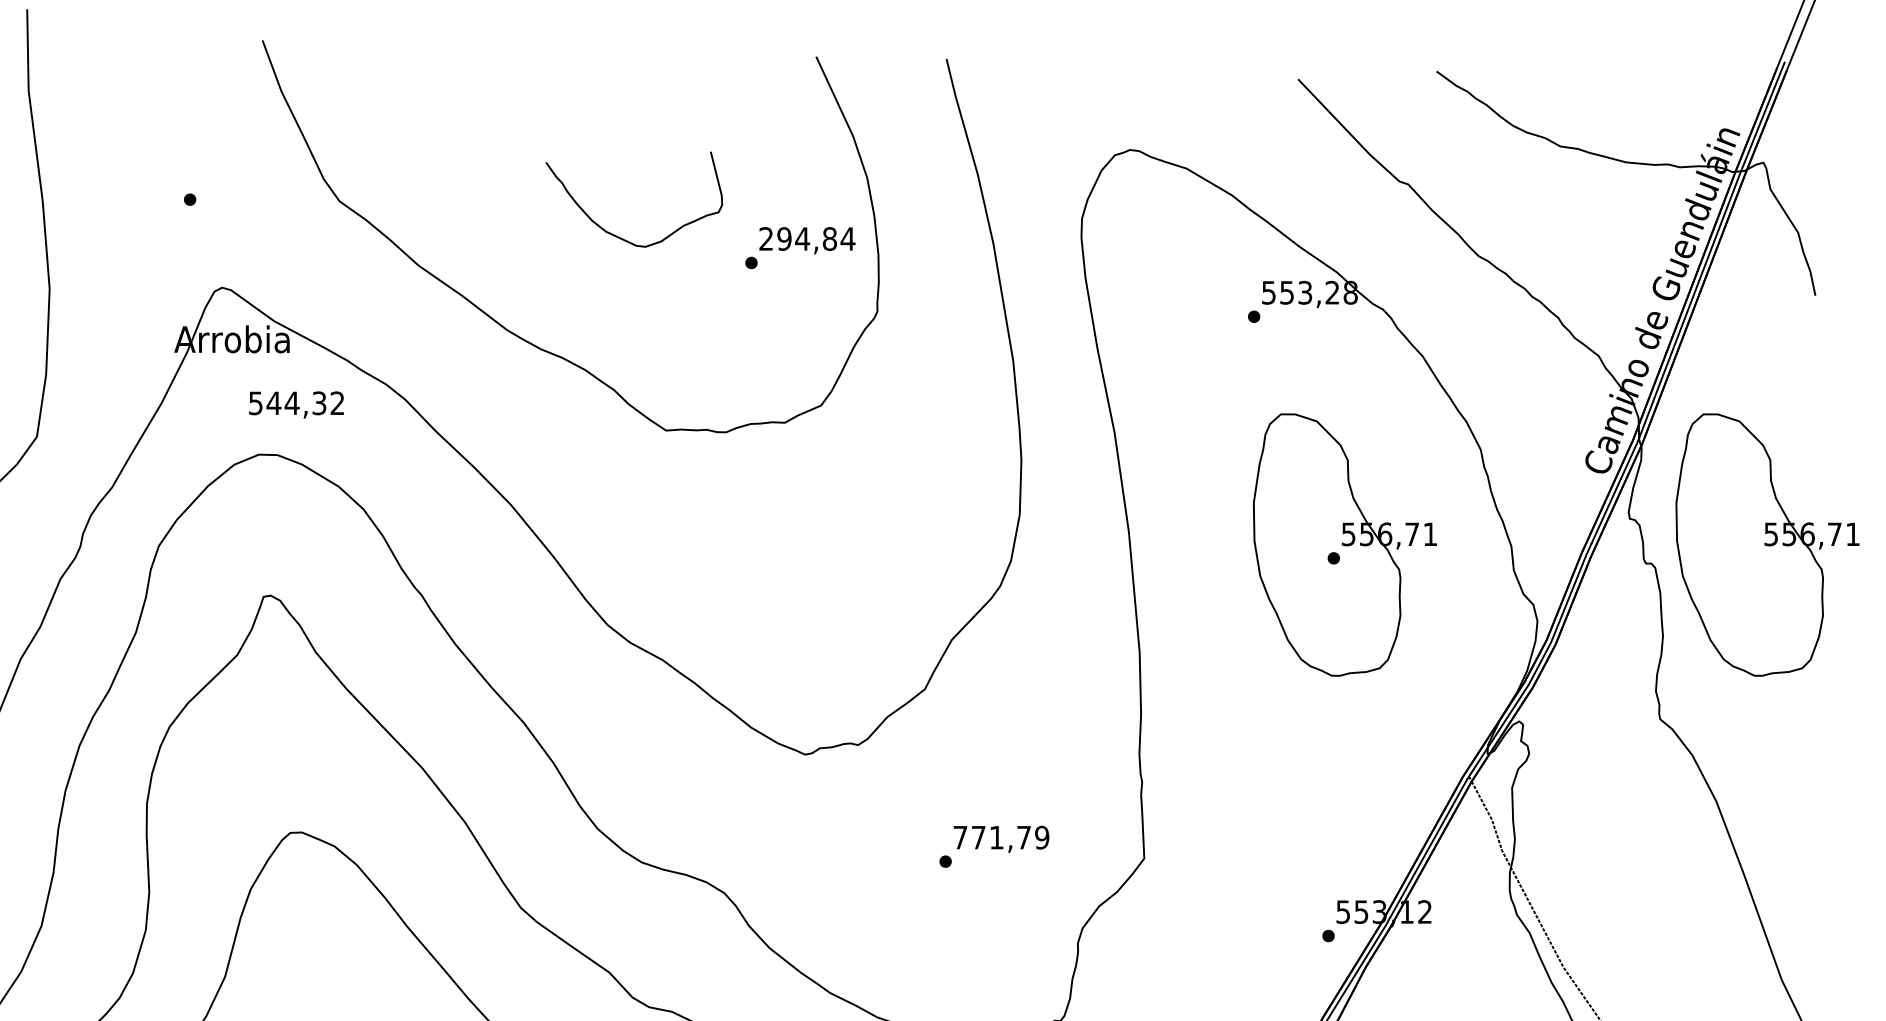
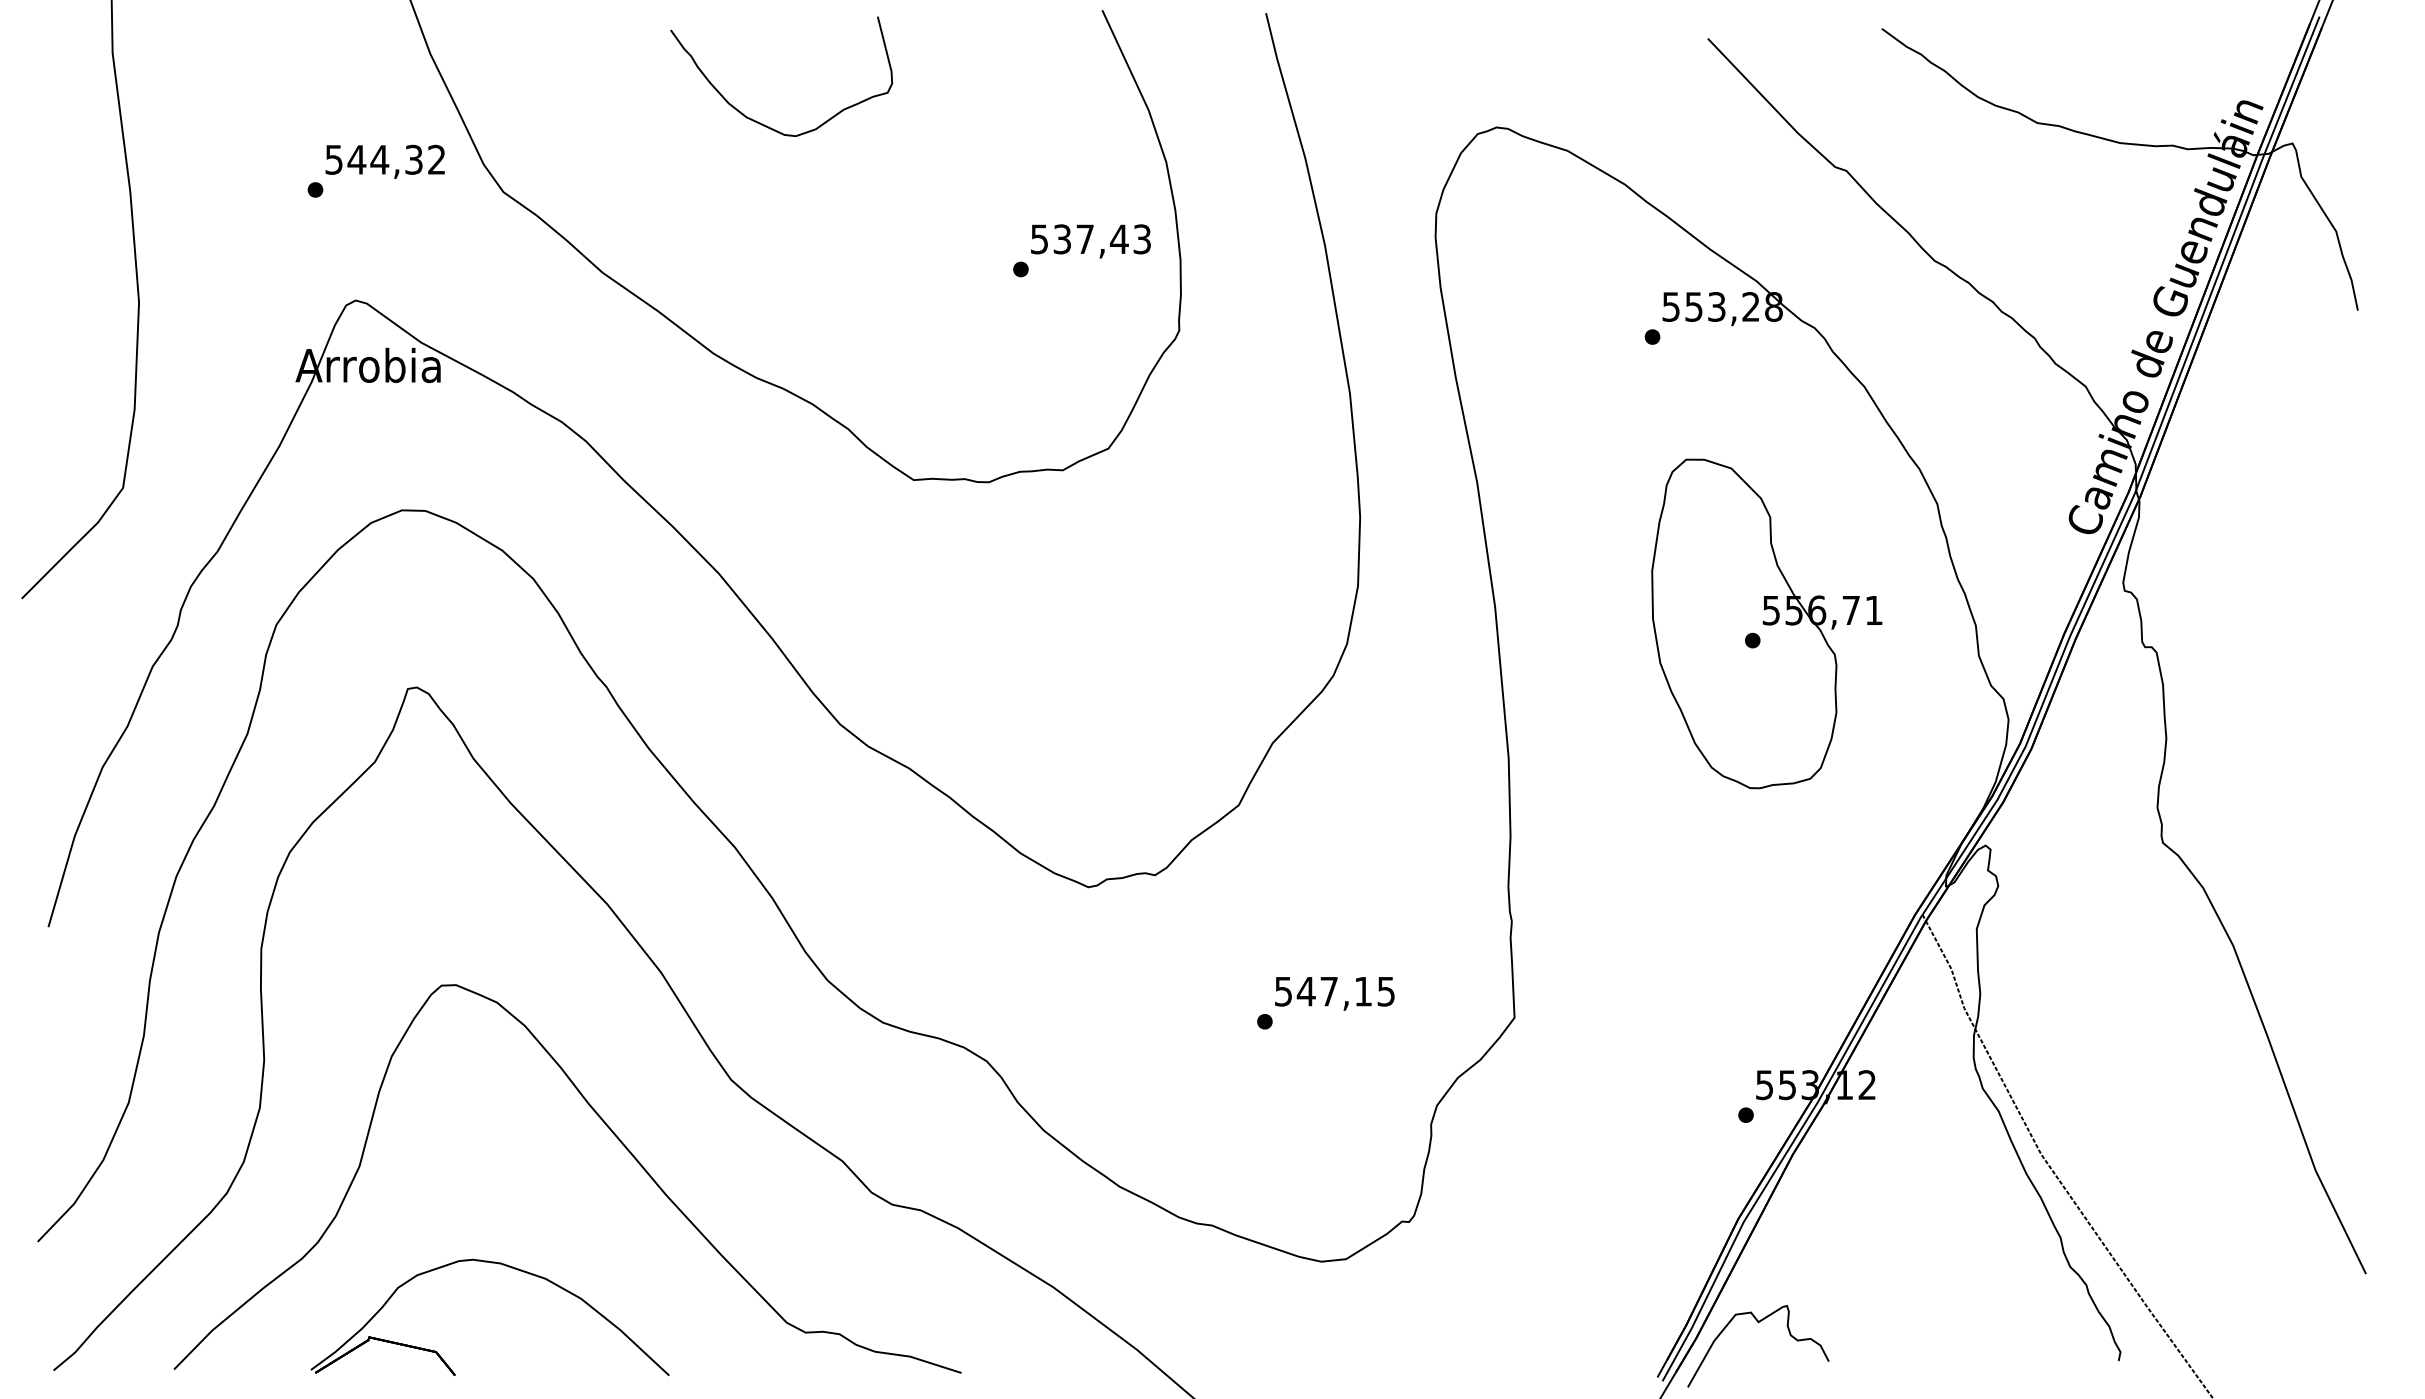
part: (615, 235) -> (758, 121), moved
text: (807, 239) -> (1091, 239), 294,84 -> 537,43
text: (295, 404) -> (384, 161), moved
part: (1767, 544) -> (2297, 623), removed
text: (1001, 837) -> (1335, 991), 771,79 -> 547,15

